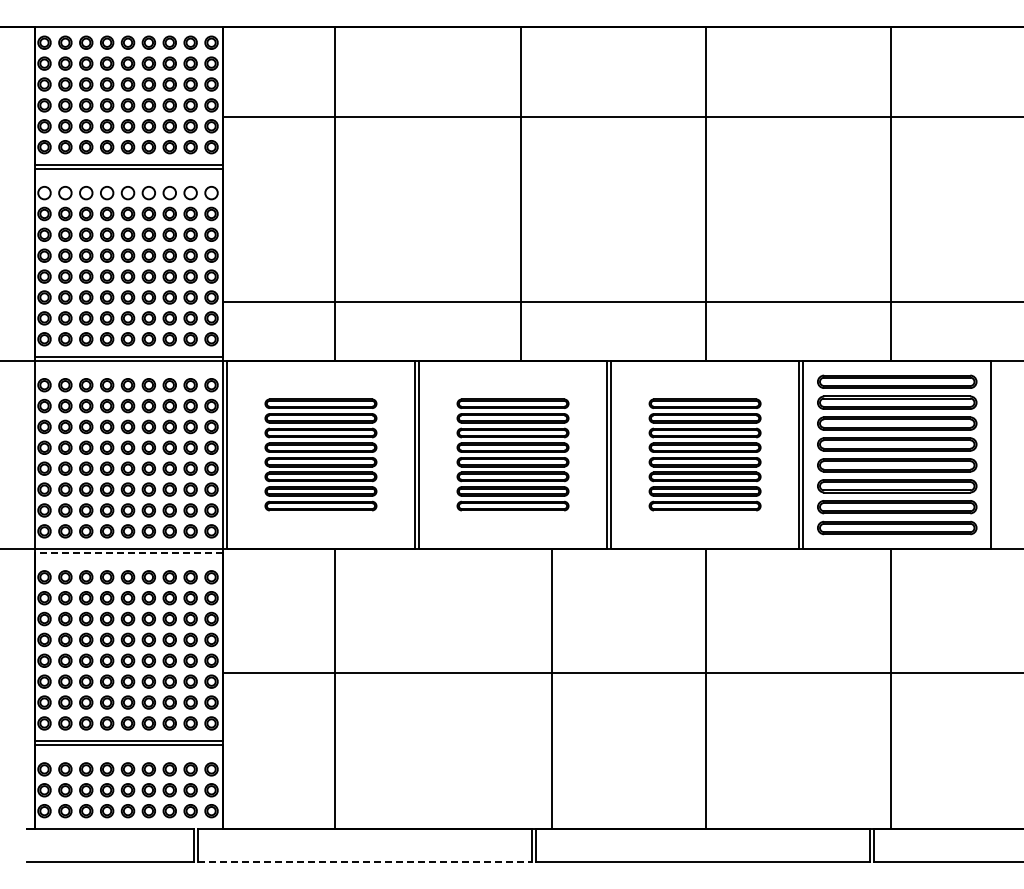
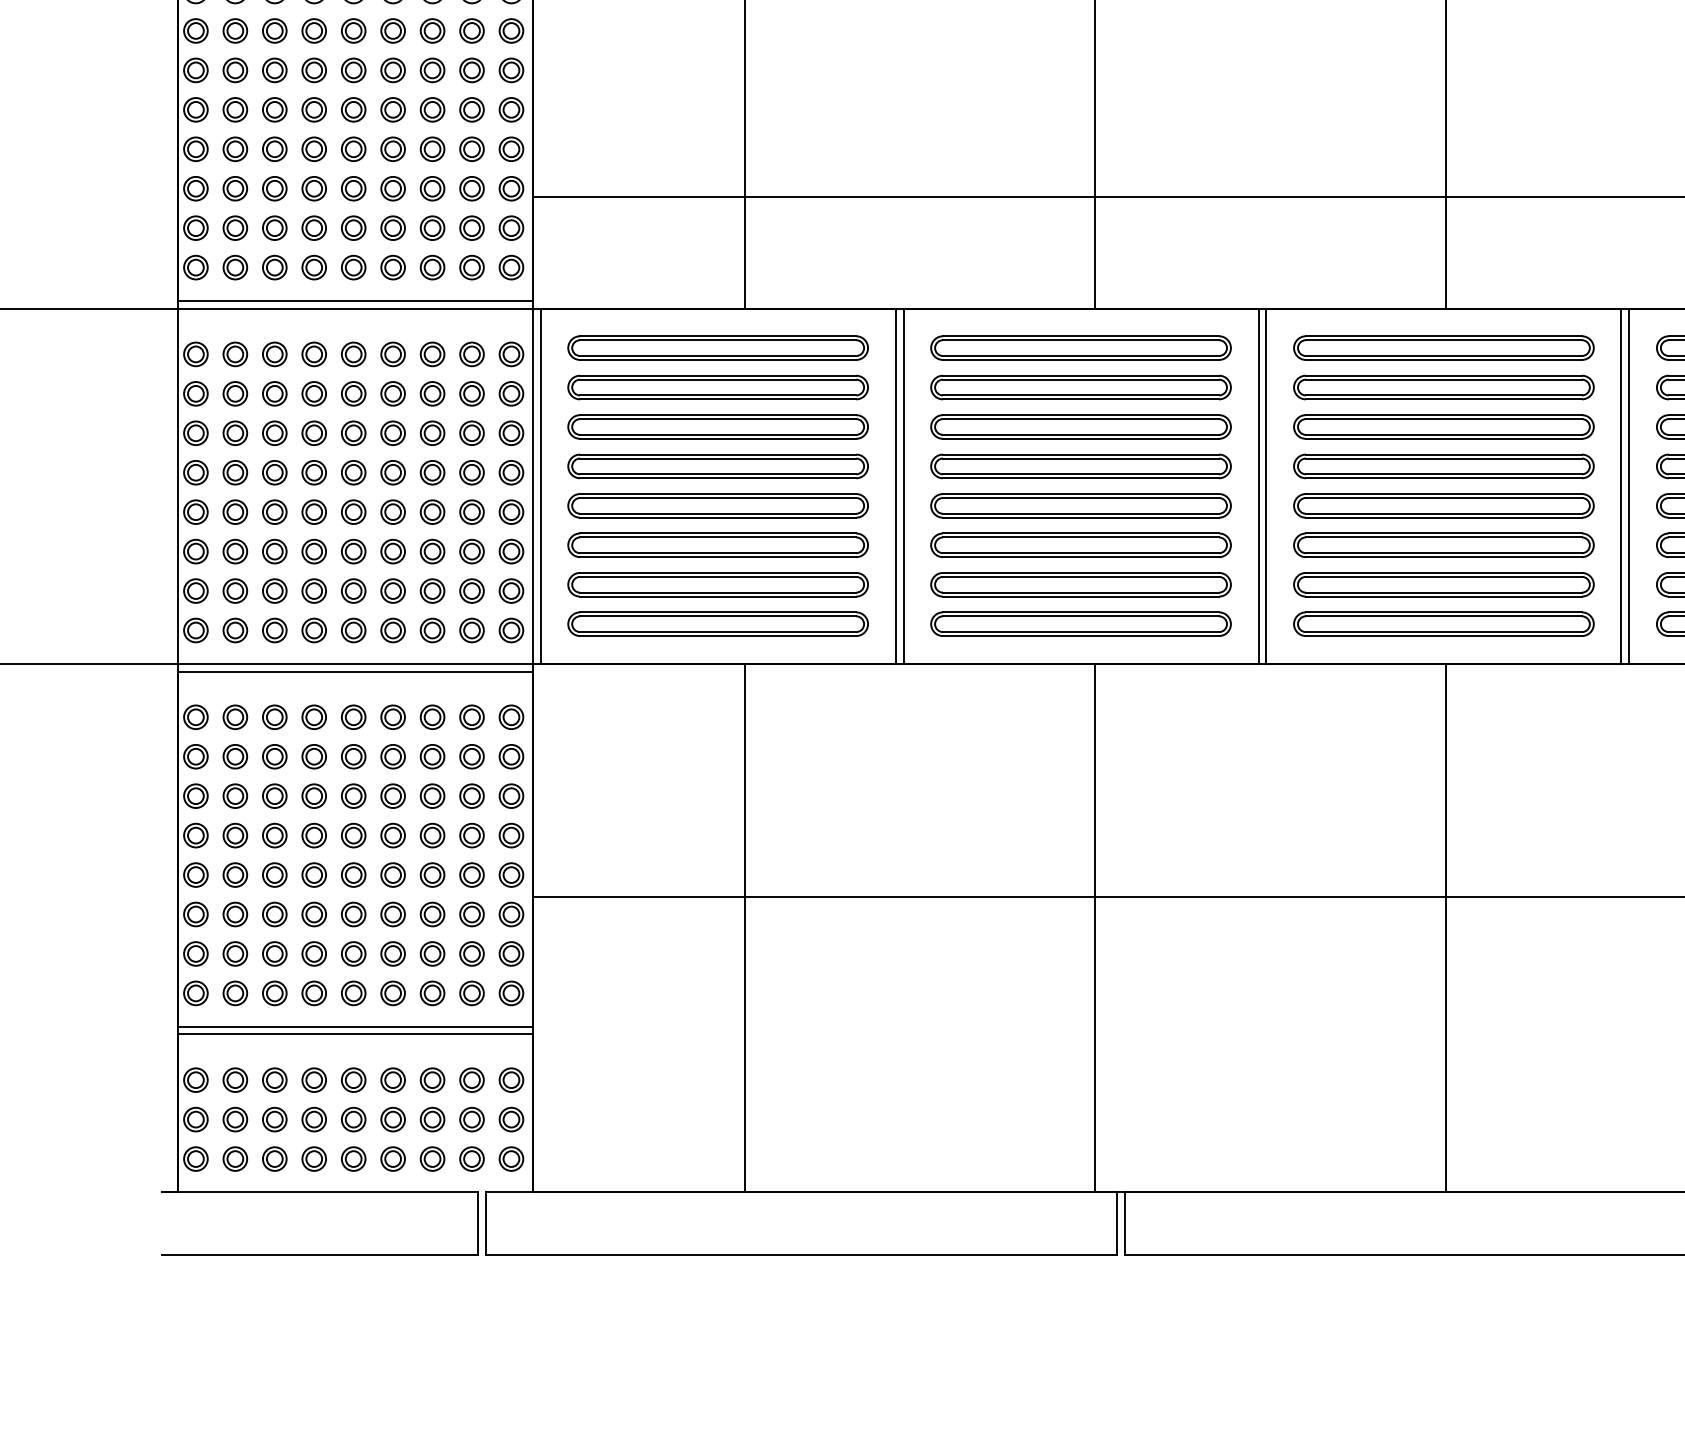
part: (320, 454) -> (717, 485), size x1.43
part: (512, 454) -> (1079, 485), size x1.43
part: (704, 454) -> (1442, 485), size x1.43
line: (128, 553) -> (354, 672), dashed -> solid
line: (551, 688) -> (1095, 927), moved
line: (365, 862) -> (802, 1256), dashed -> solid

